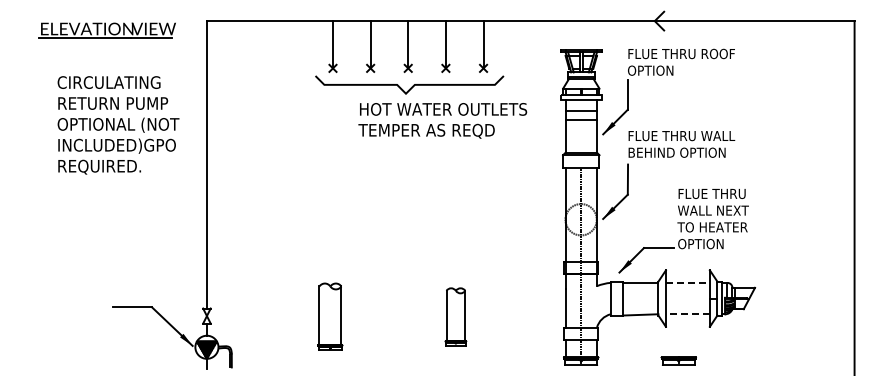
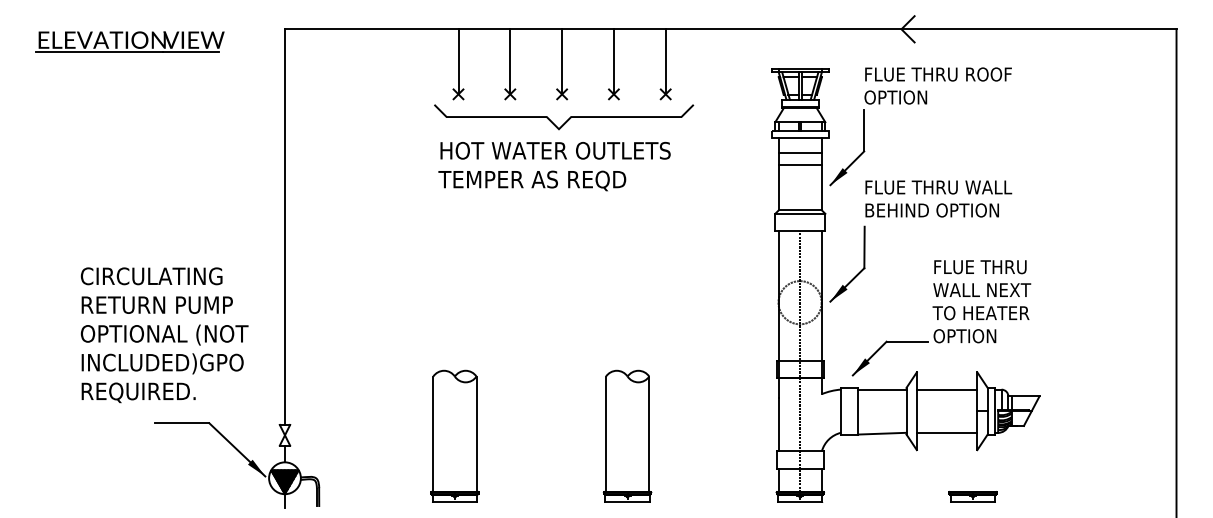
part: (106, 30) -> (128, 42), moved
text: (442, 120) -> (554, 166), moved
text: (118, 125) -> (164, 335), moved
line: (687, 282) -> (946, 389), dashed -> solid
line: (687, 314) -> (946, 433), dashed -> solid
part: (330, 316) -> (455, 435), size x1.43
part: (455, 316) -> (627, 435), size x1.67
part: (678, 360) -> (972, 496), moved

